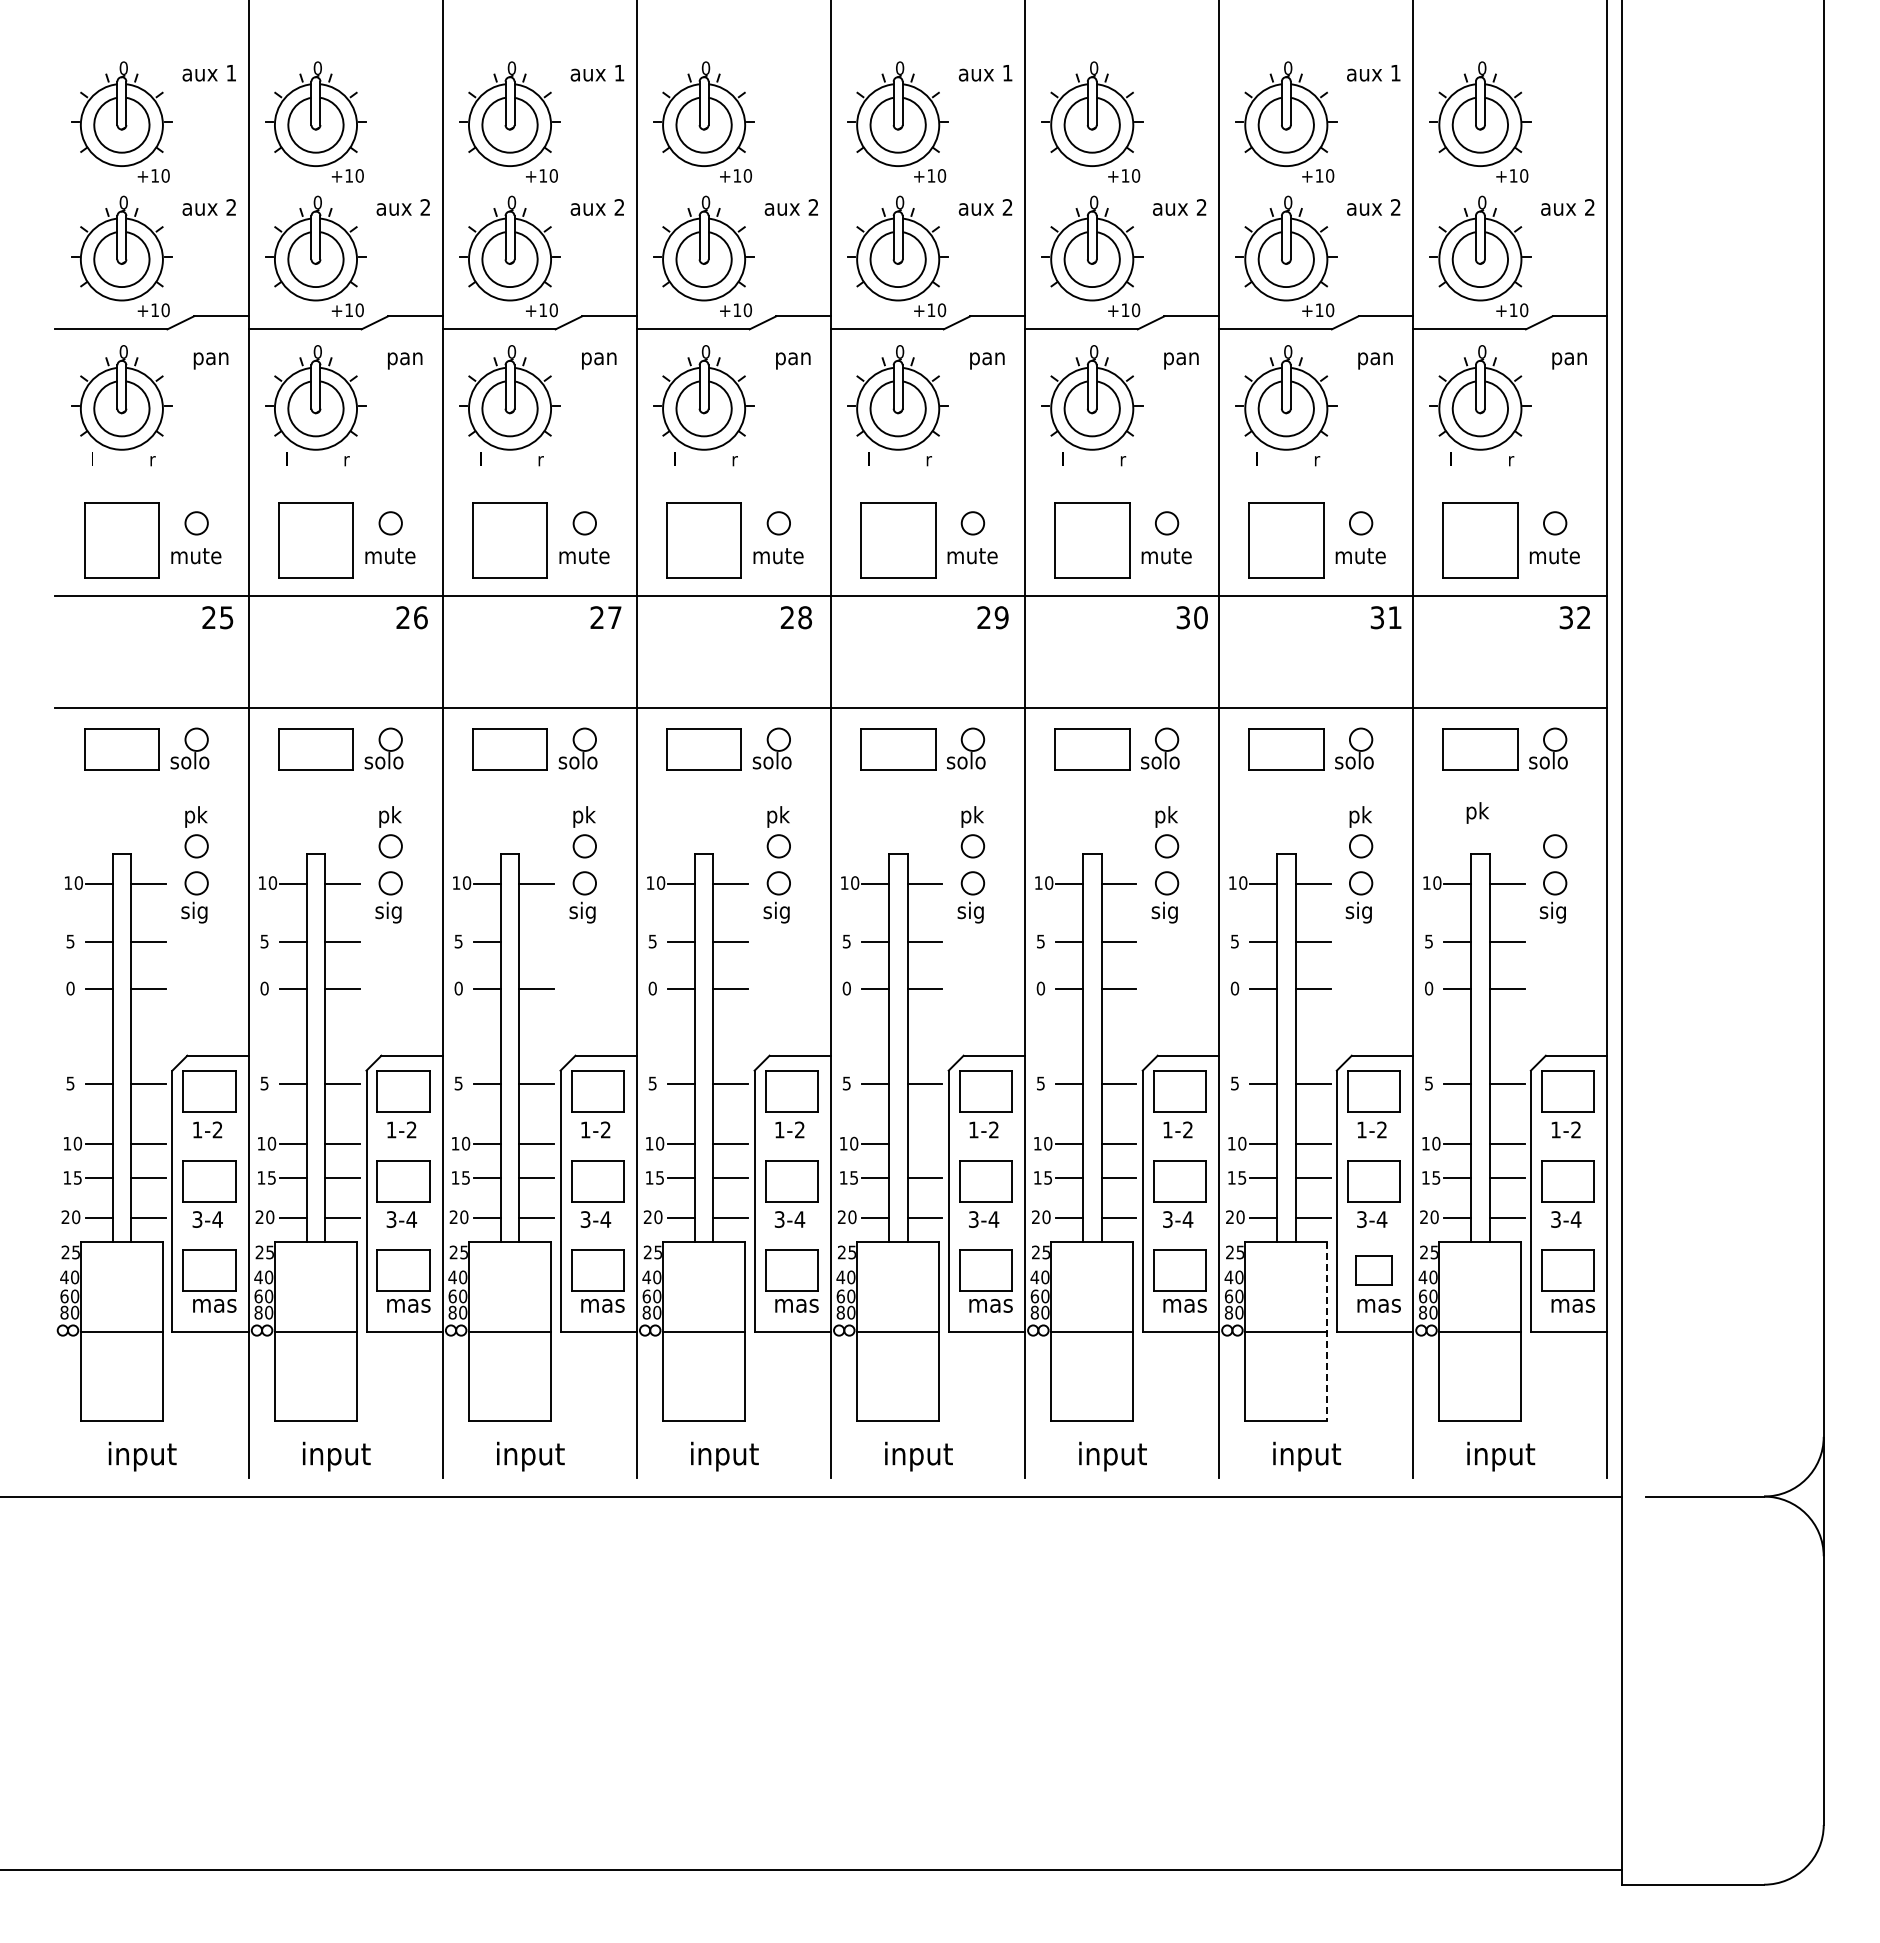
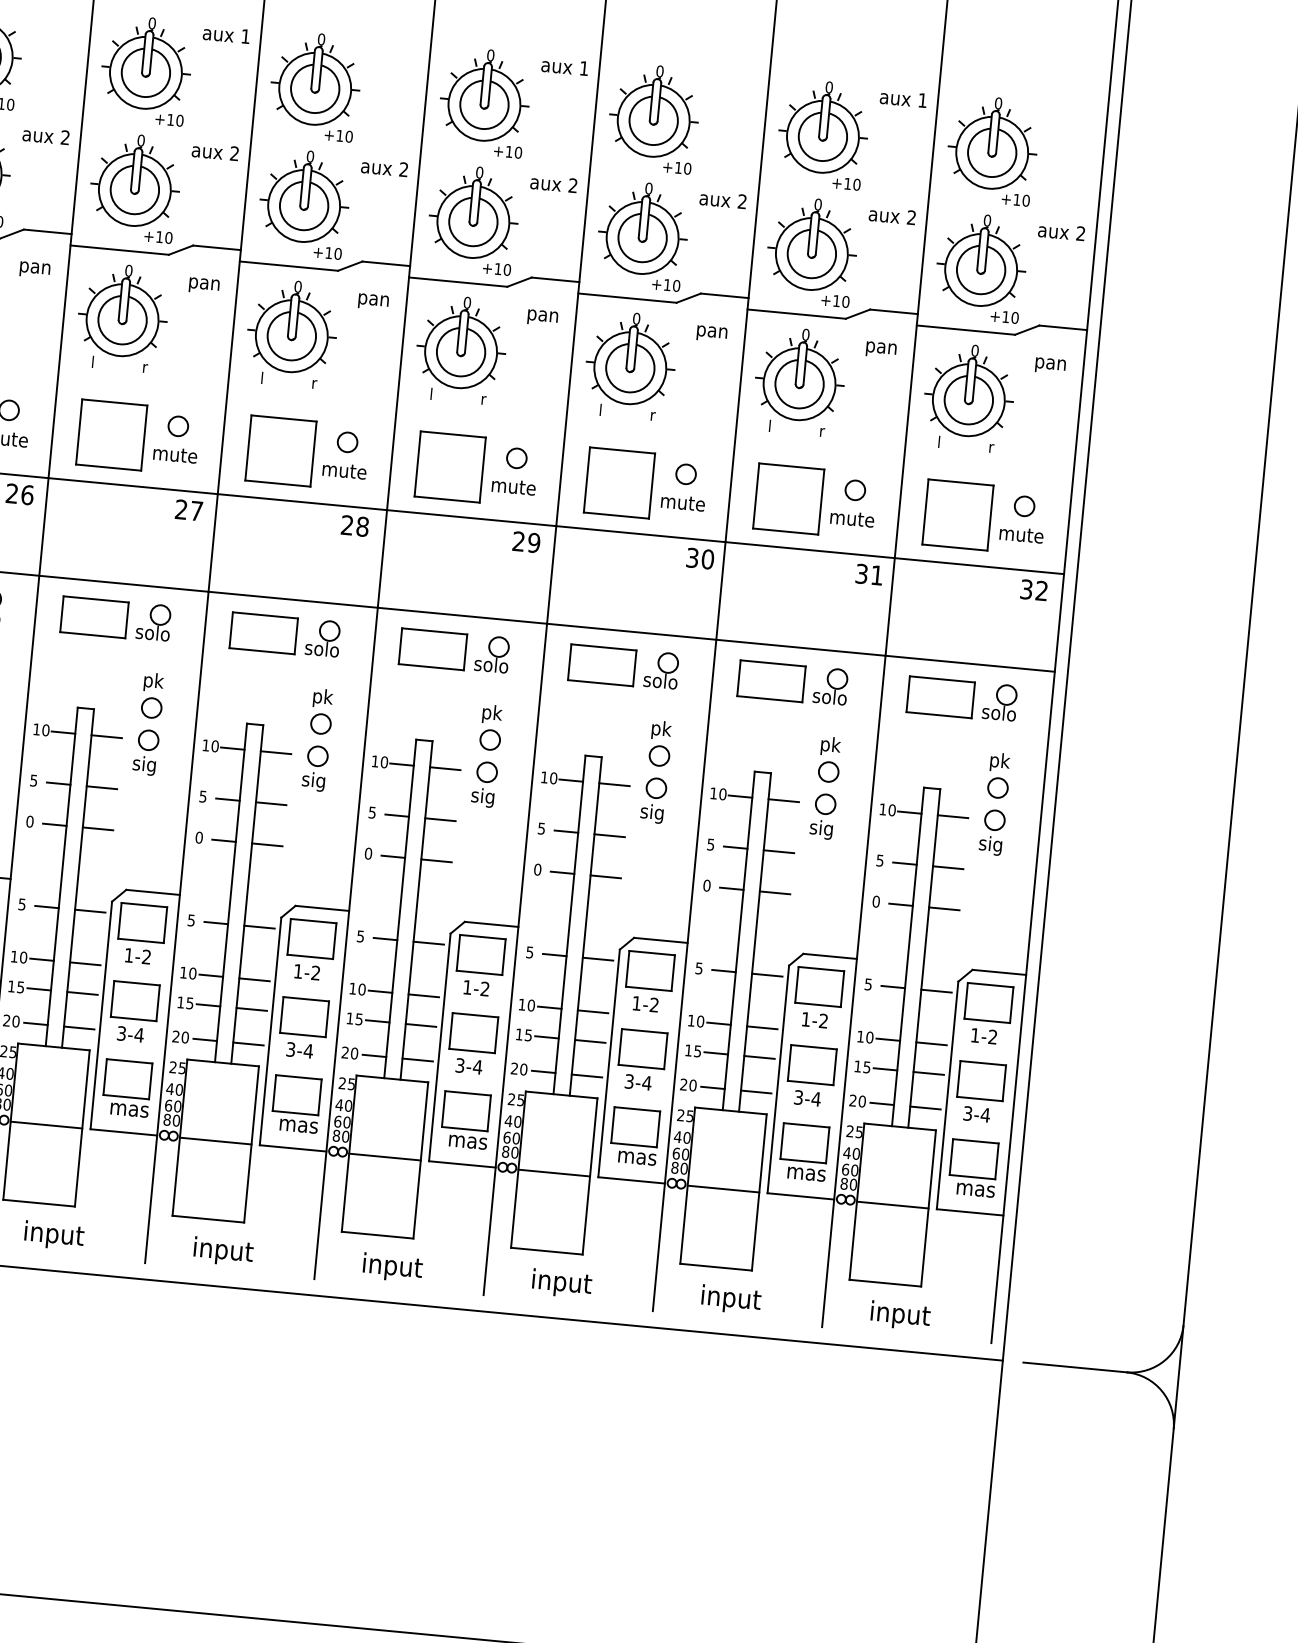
text: (1477, 812) -> (999, 761), moved
line: (536, 942) -> (101, 787), added
line: (924, 1144) -> (423, 996), added
part: (1373, 1270) -> (804, 1142), size x1.43
line: (1327, 1331) -> (759, 1192), dashed -> solid

